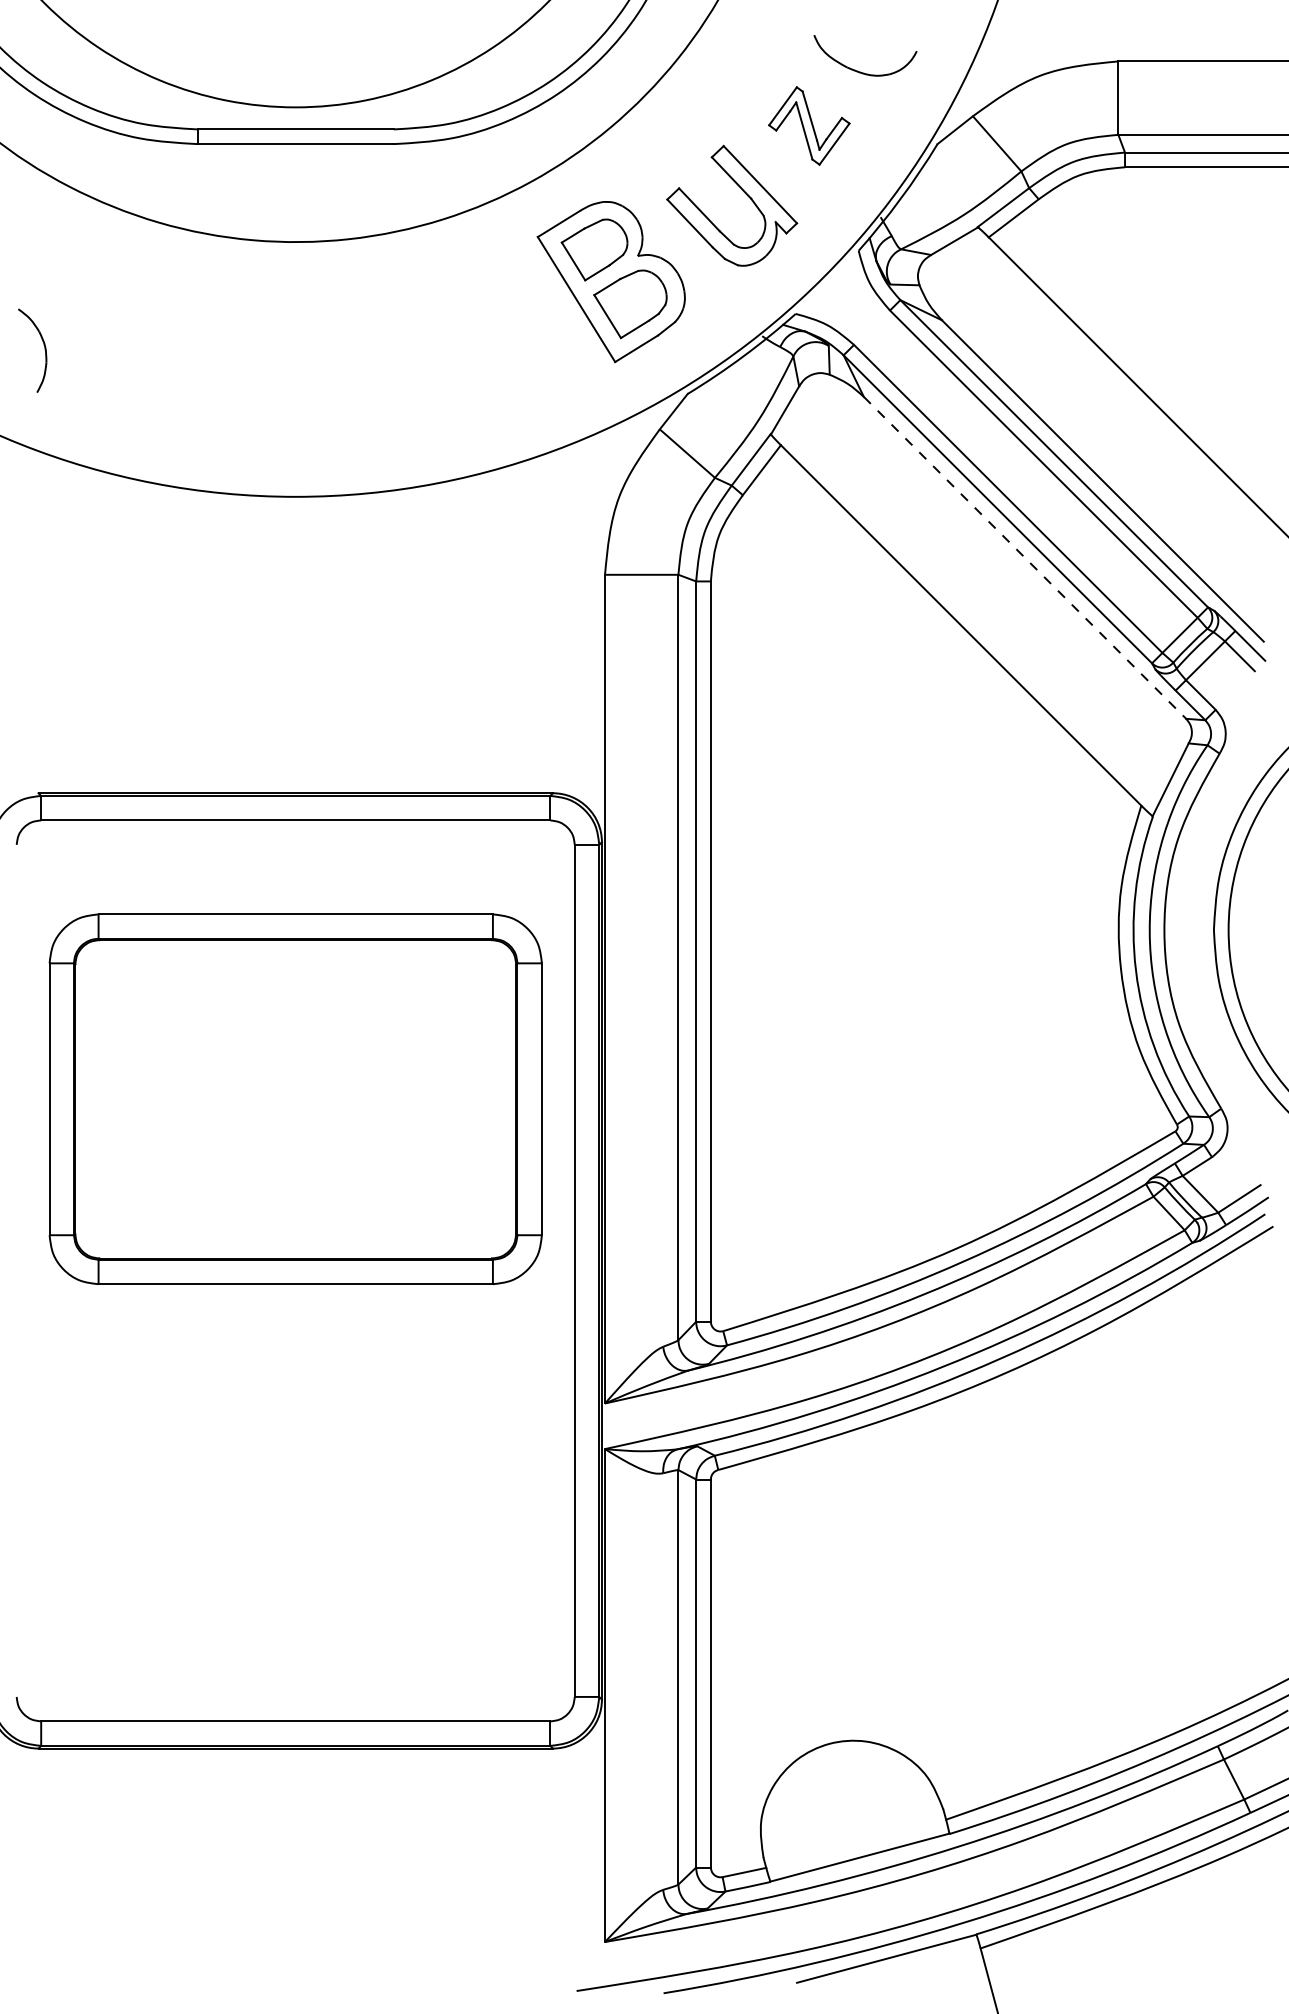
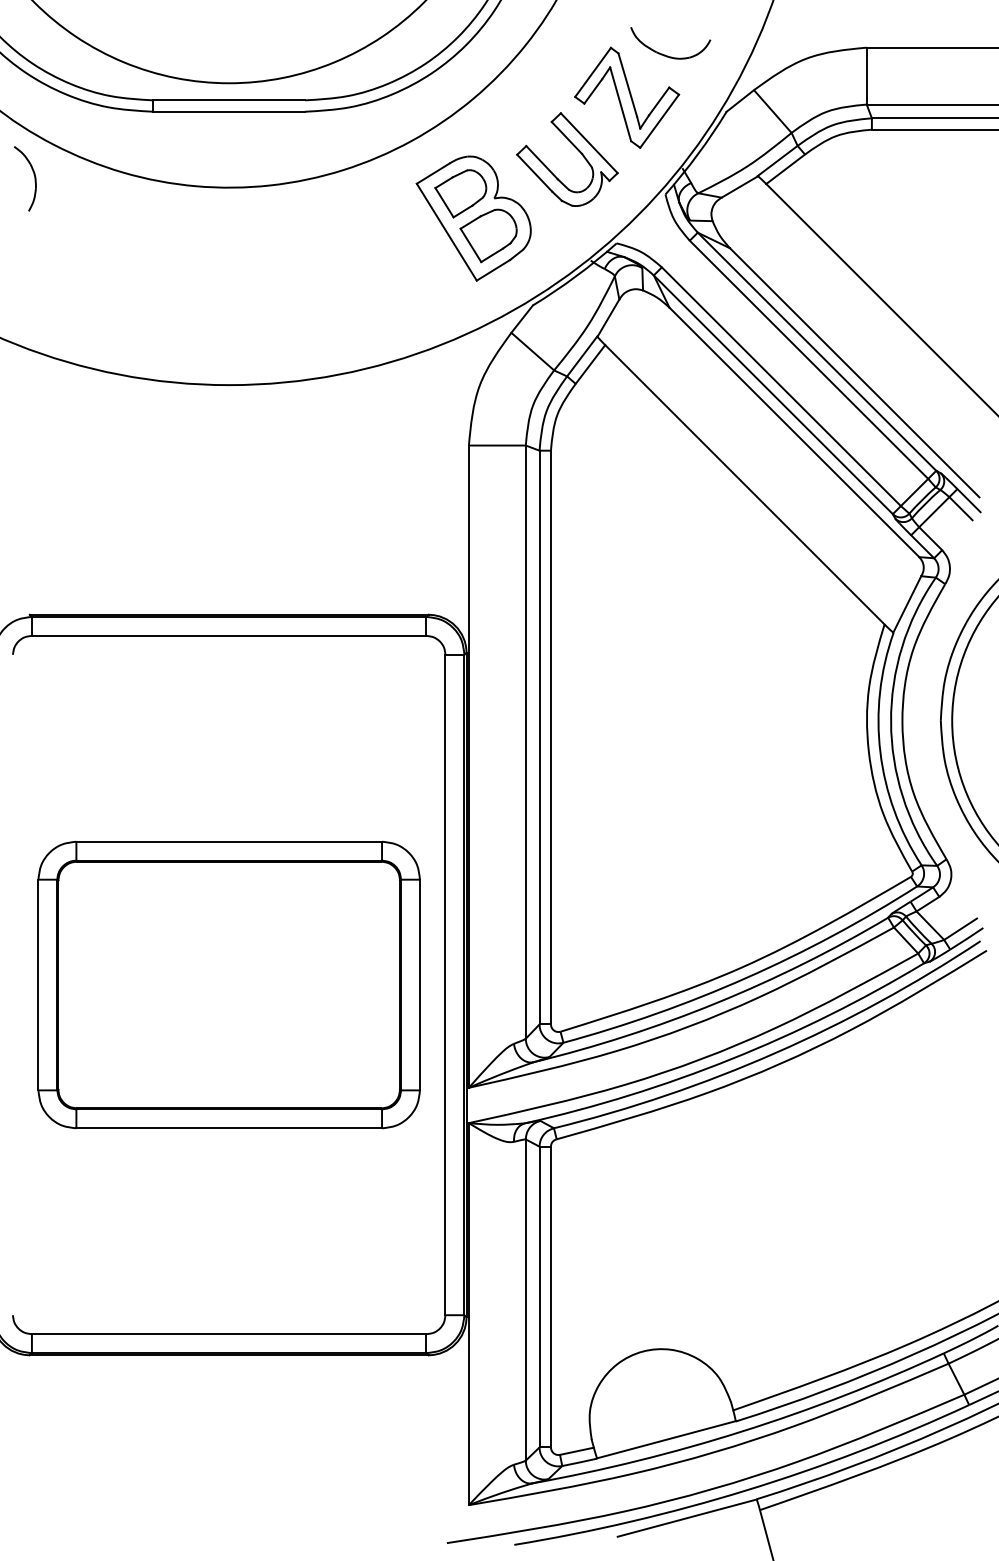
part: (809, 125) -> (627, 97), size x1.67
part: (43, 345) -> (33, 174), moved
line: (1025, 557) -> (794, 432), dashed -> solid
part: (294, 1098) -> (228, 984), moved

